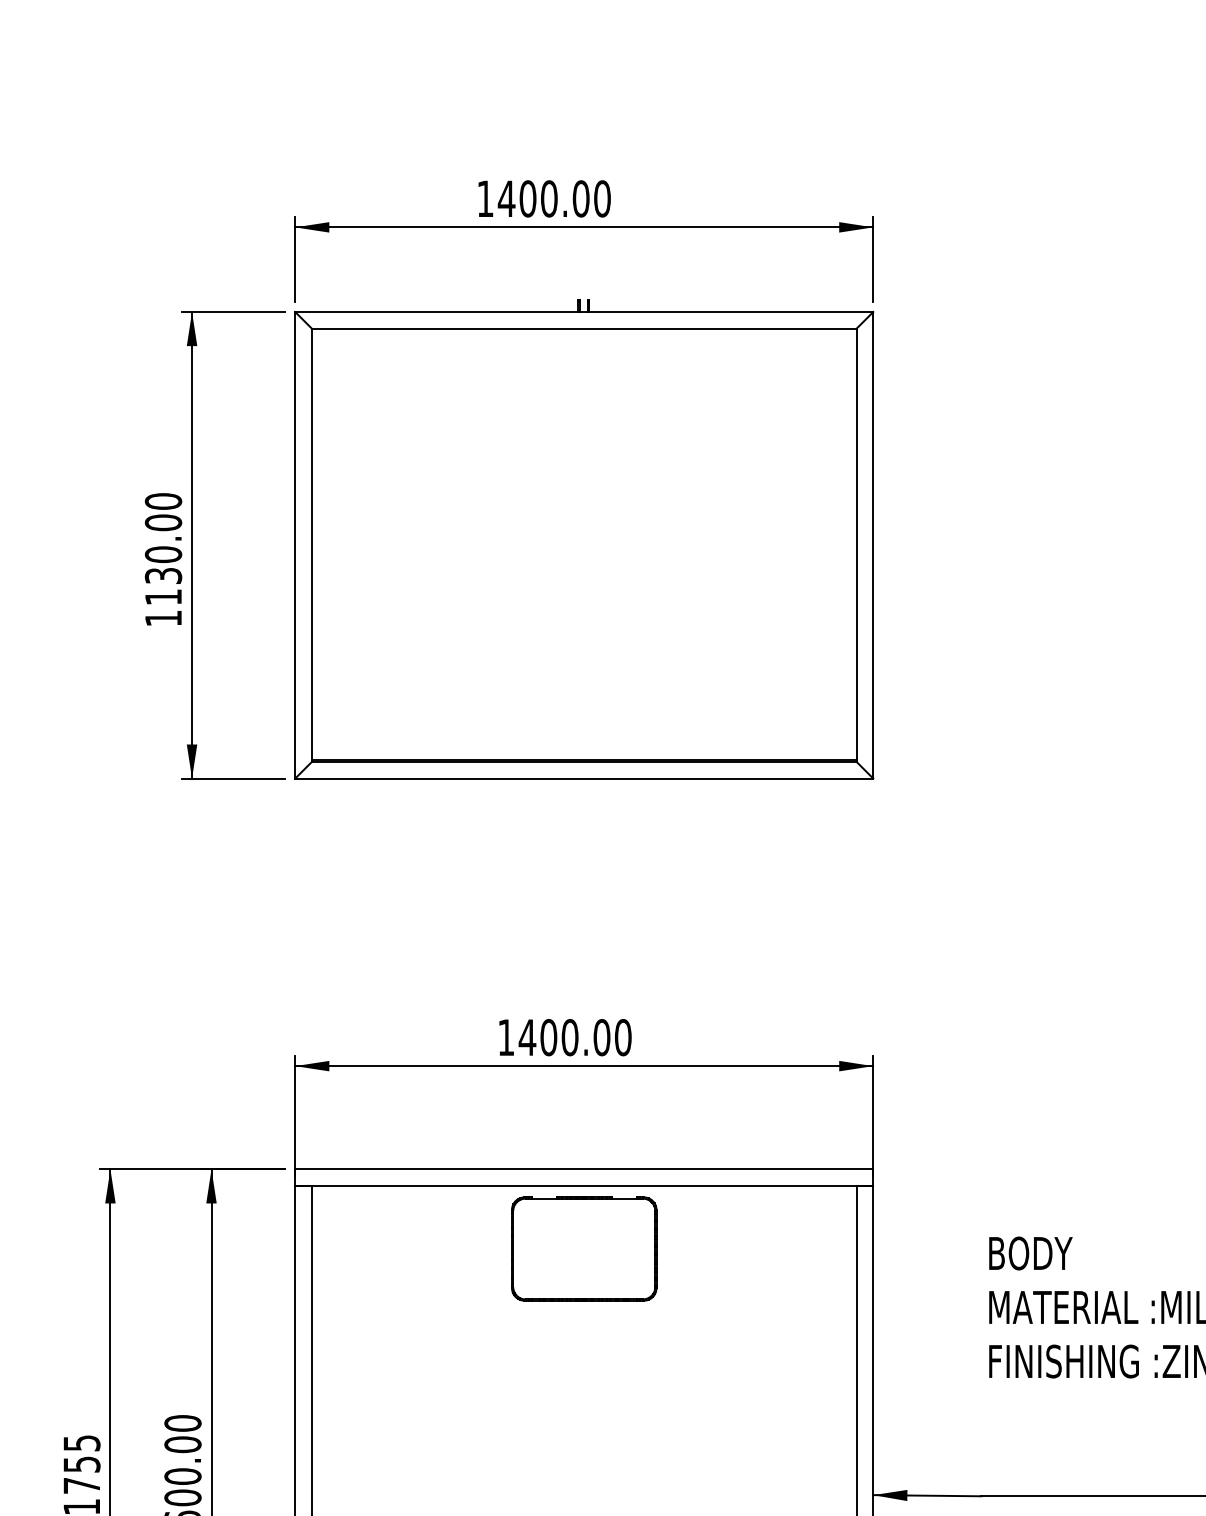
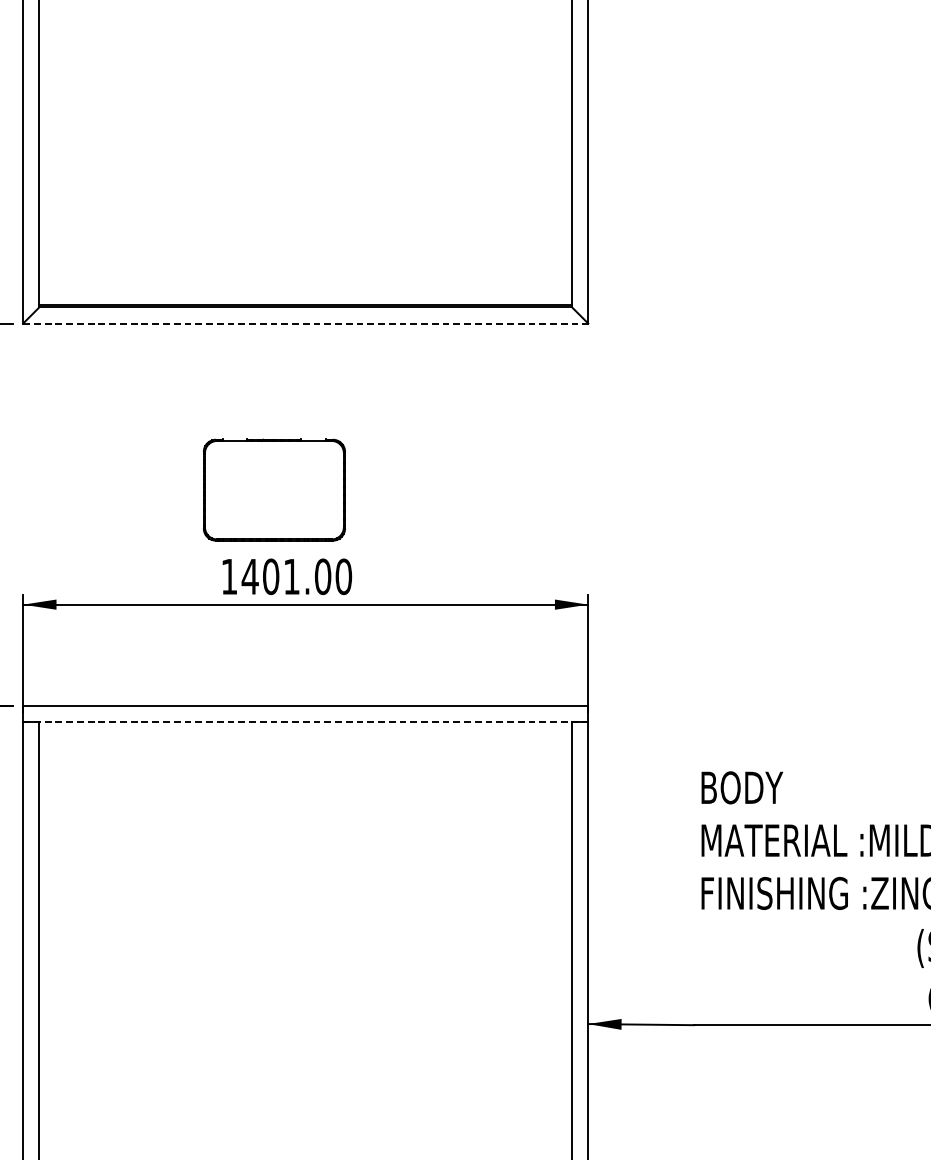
line: (584, 778) -> (305, 323), solid -> dashed
text: (569, 1037) -> (291, 576), 1400.00 -> 1401.00
line: (584, 1185) -> (305, 721), solid -> dashed
part: (584, 1248) -> (274, 489), moved

